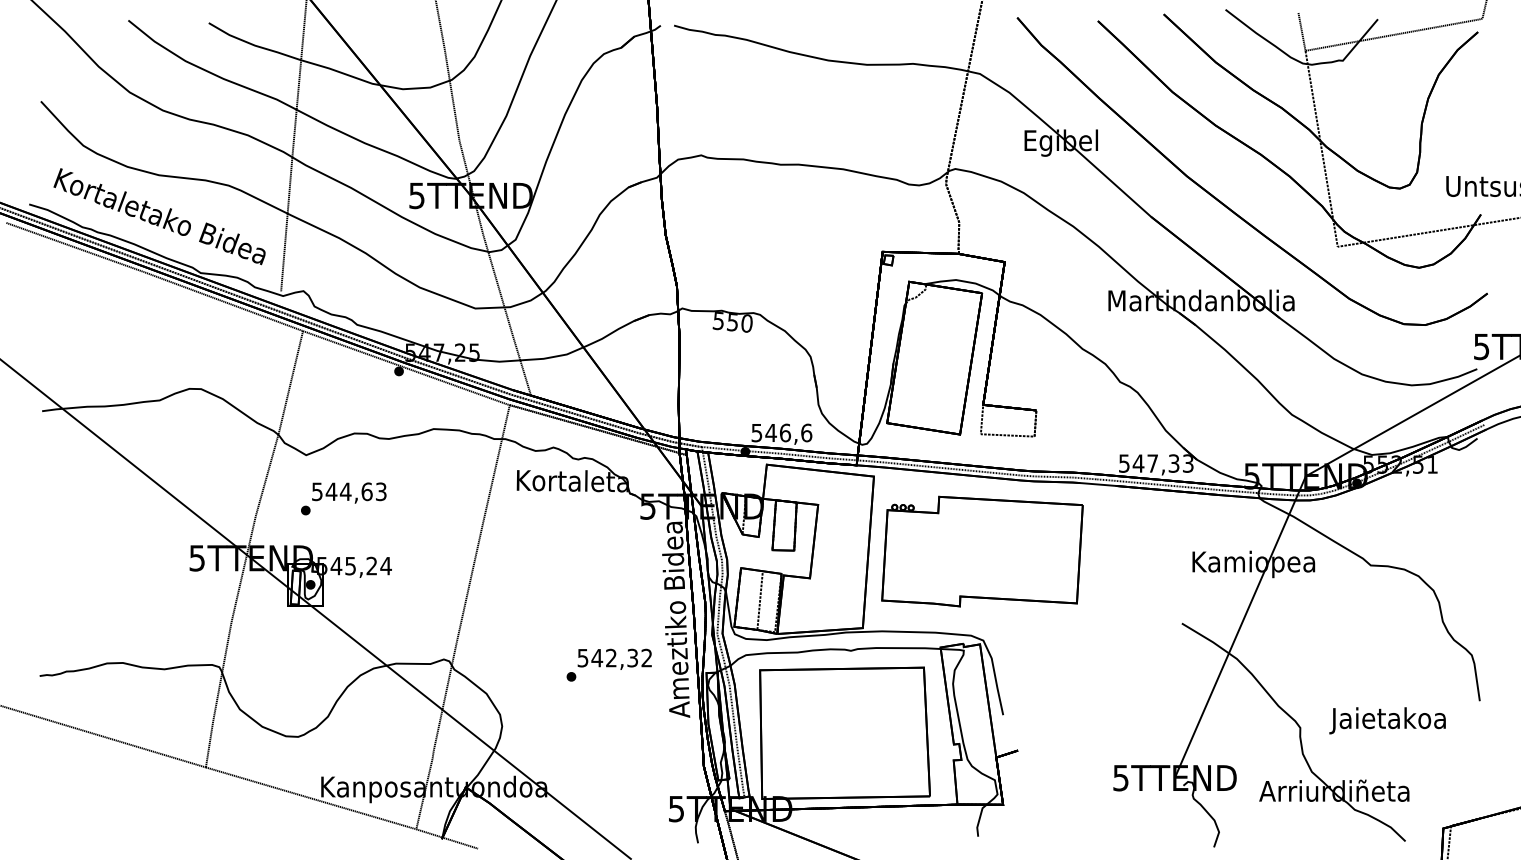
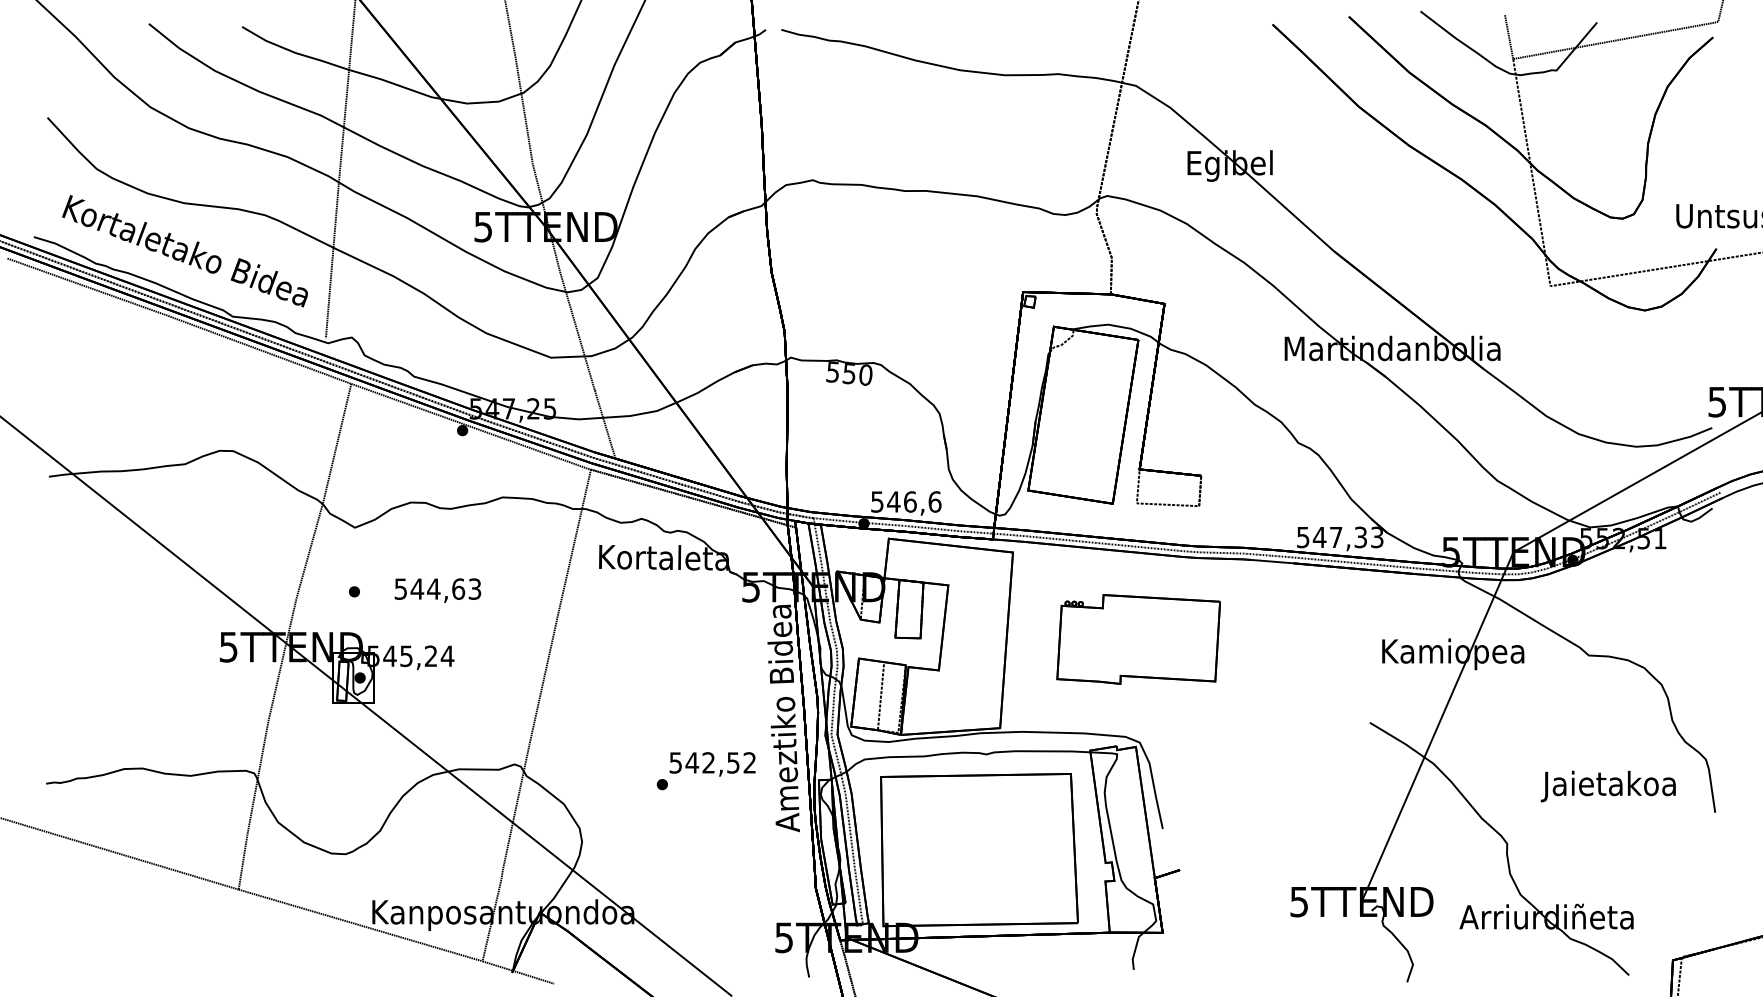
part: (1228, 206) -> (1423, 239), removed
text: (348, 492) -> (437, 590), moved
part: (982, 551) -> (1138, 639), size x0.7
text: (632, 657) -> (733, 762), 542,32 -> 542,52
text: (1386, 720) -> (1607, 786), moved

